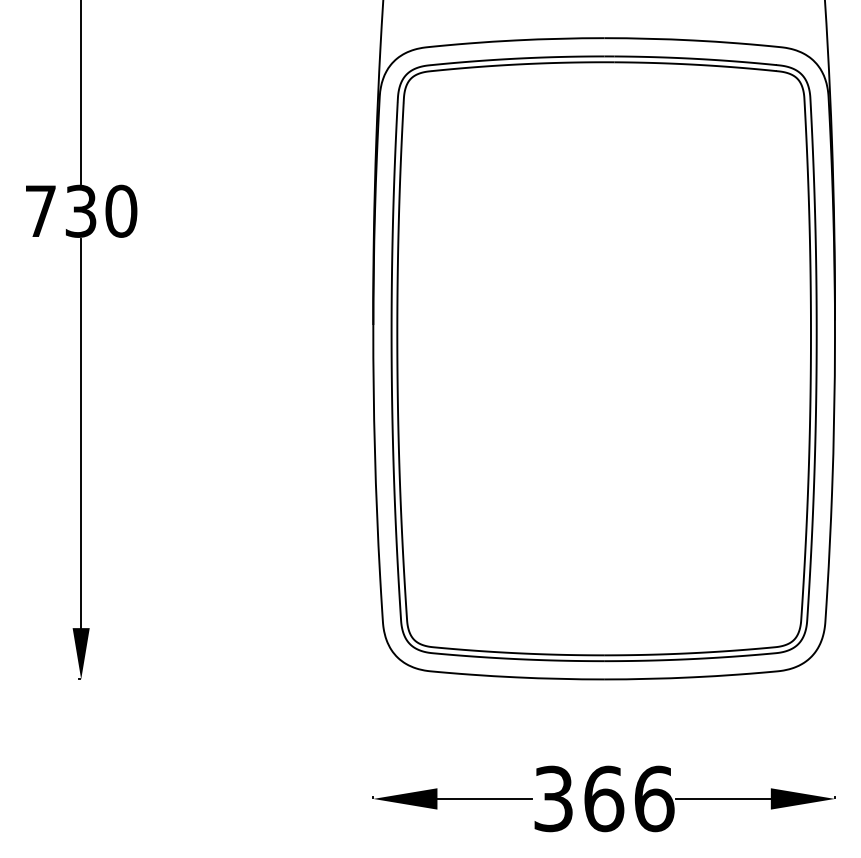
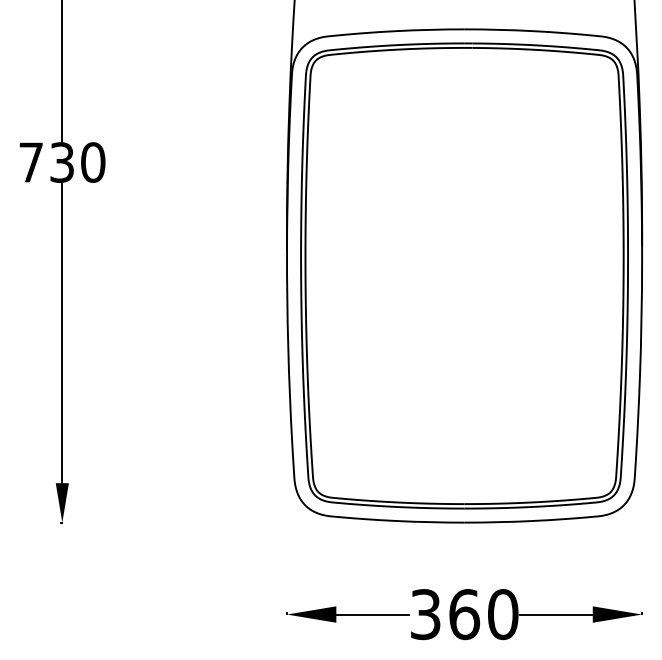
text: (654, 798) -> (503, 614), 366 -> 360

